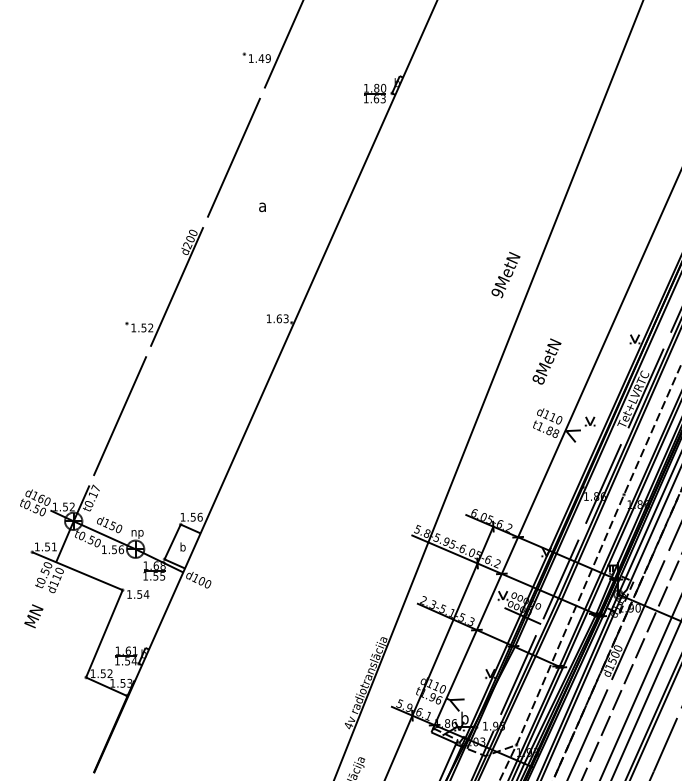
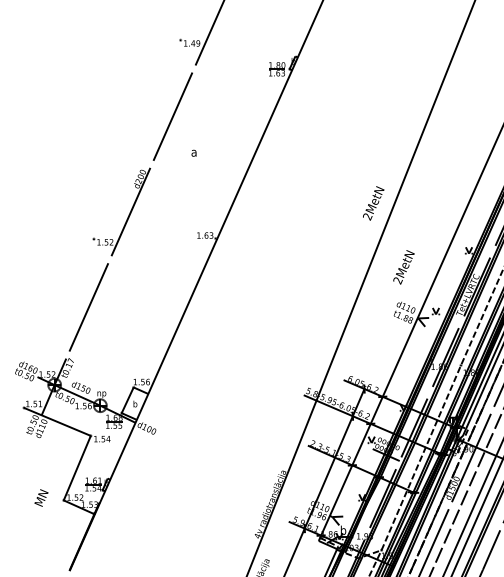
text: (497, 293) -> (367, 216), 9MetN -> 2MetN
text: (538, 380) -> (397, 281), 8MetN -> 2MetN
text: (33, 616) -> (41, 498), moved

